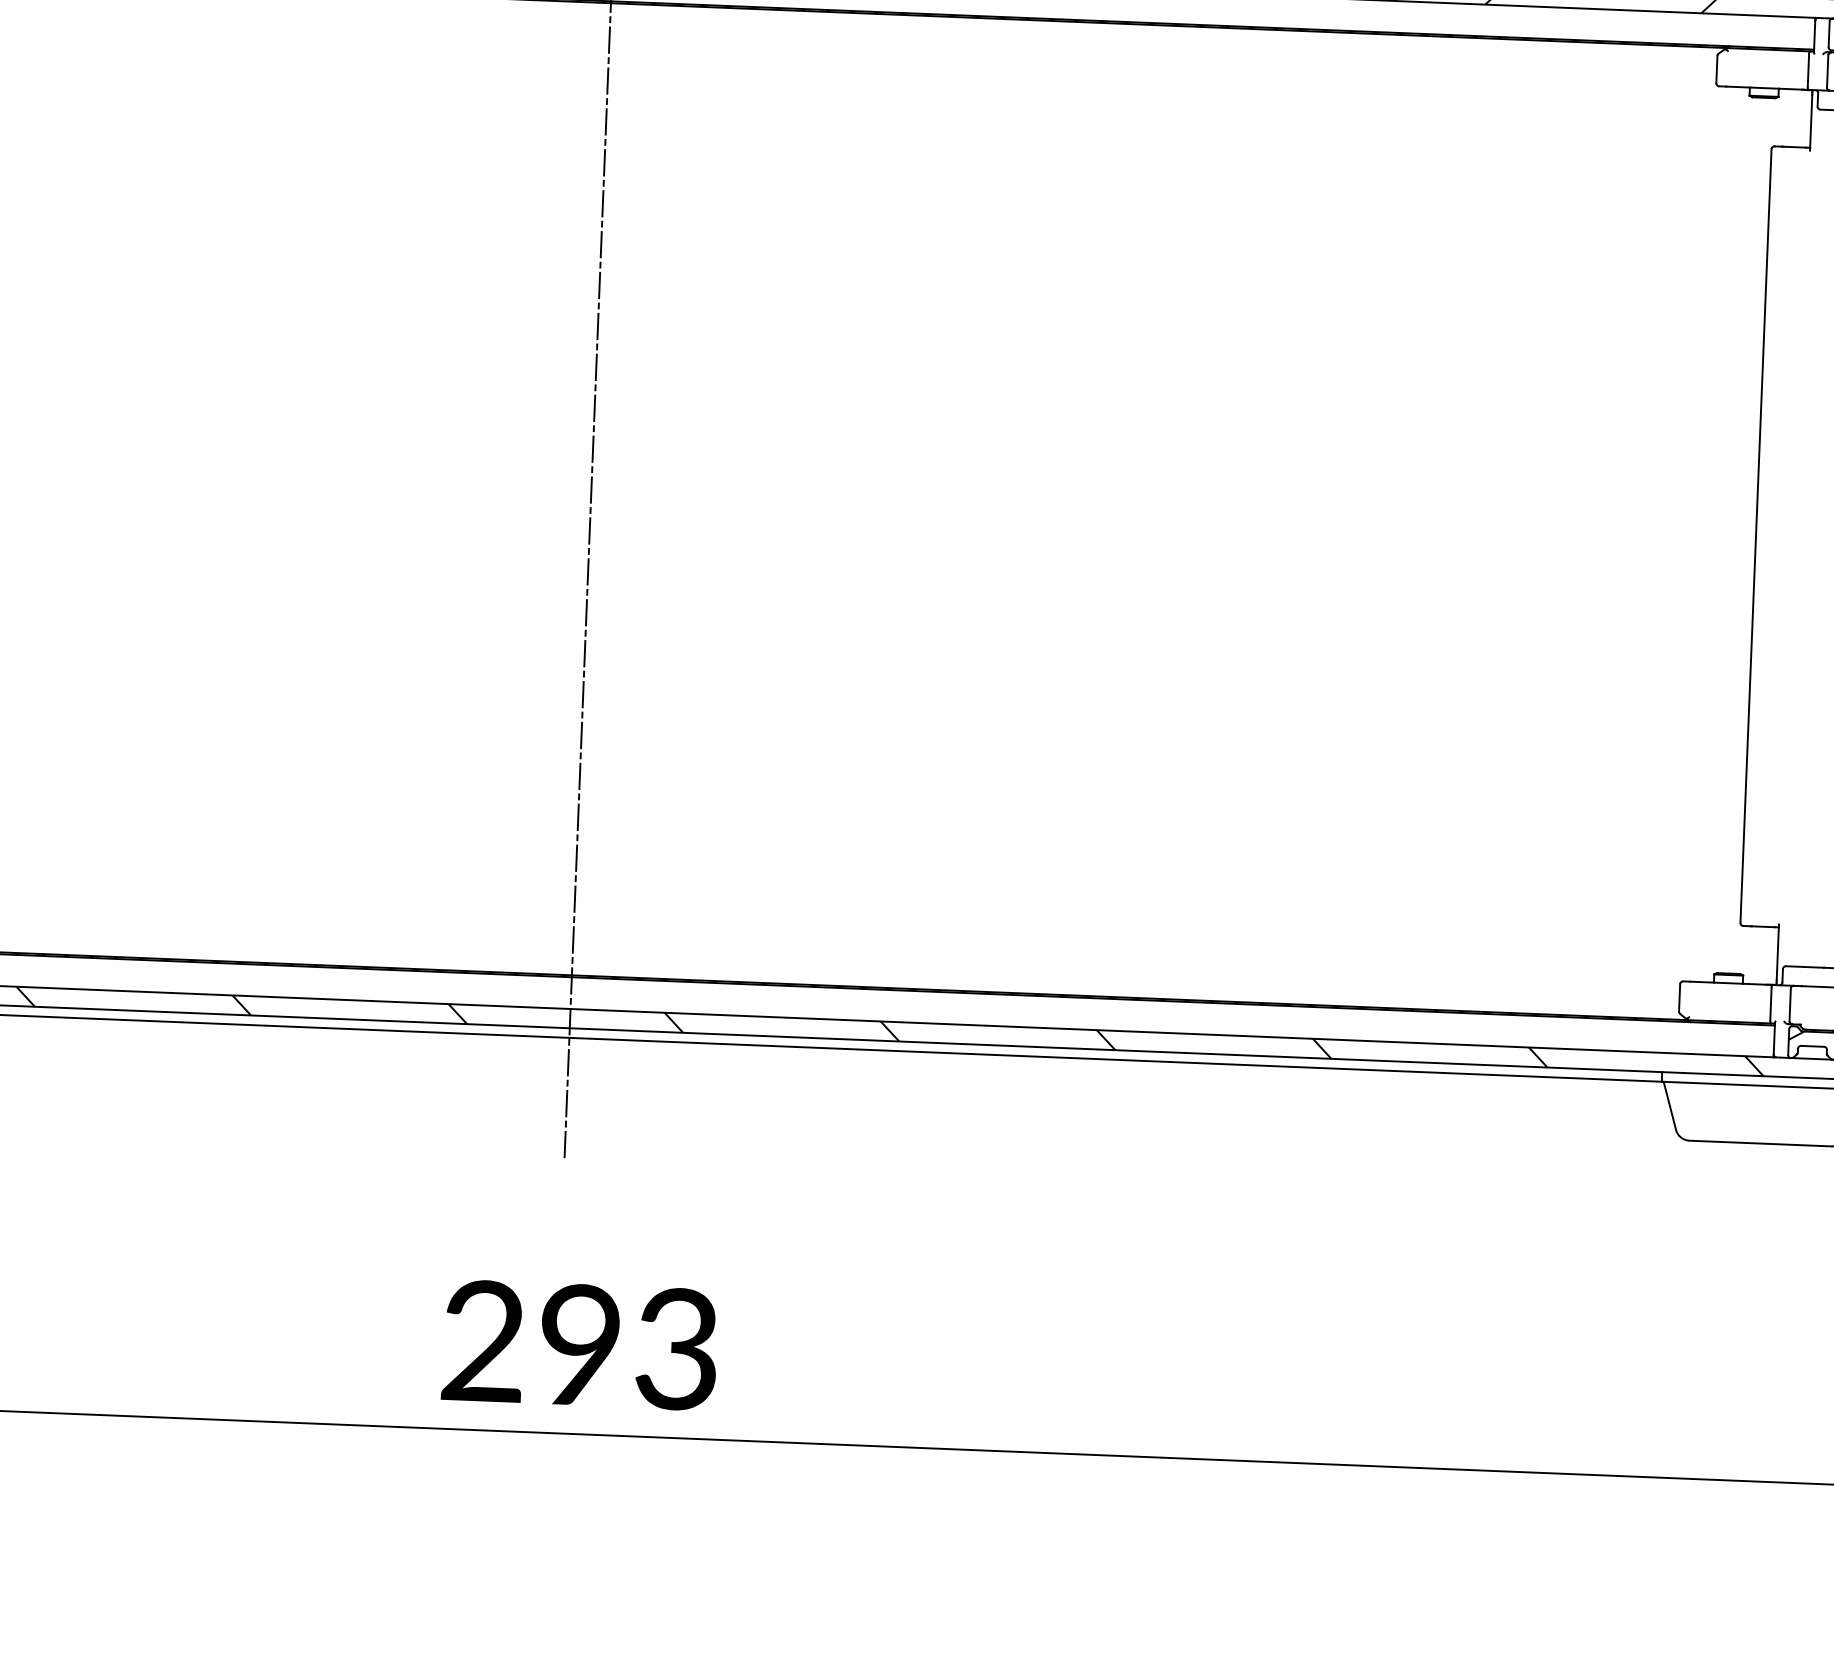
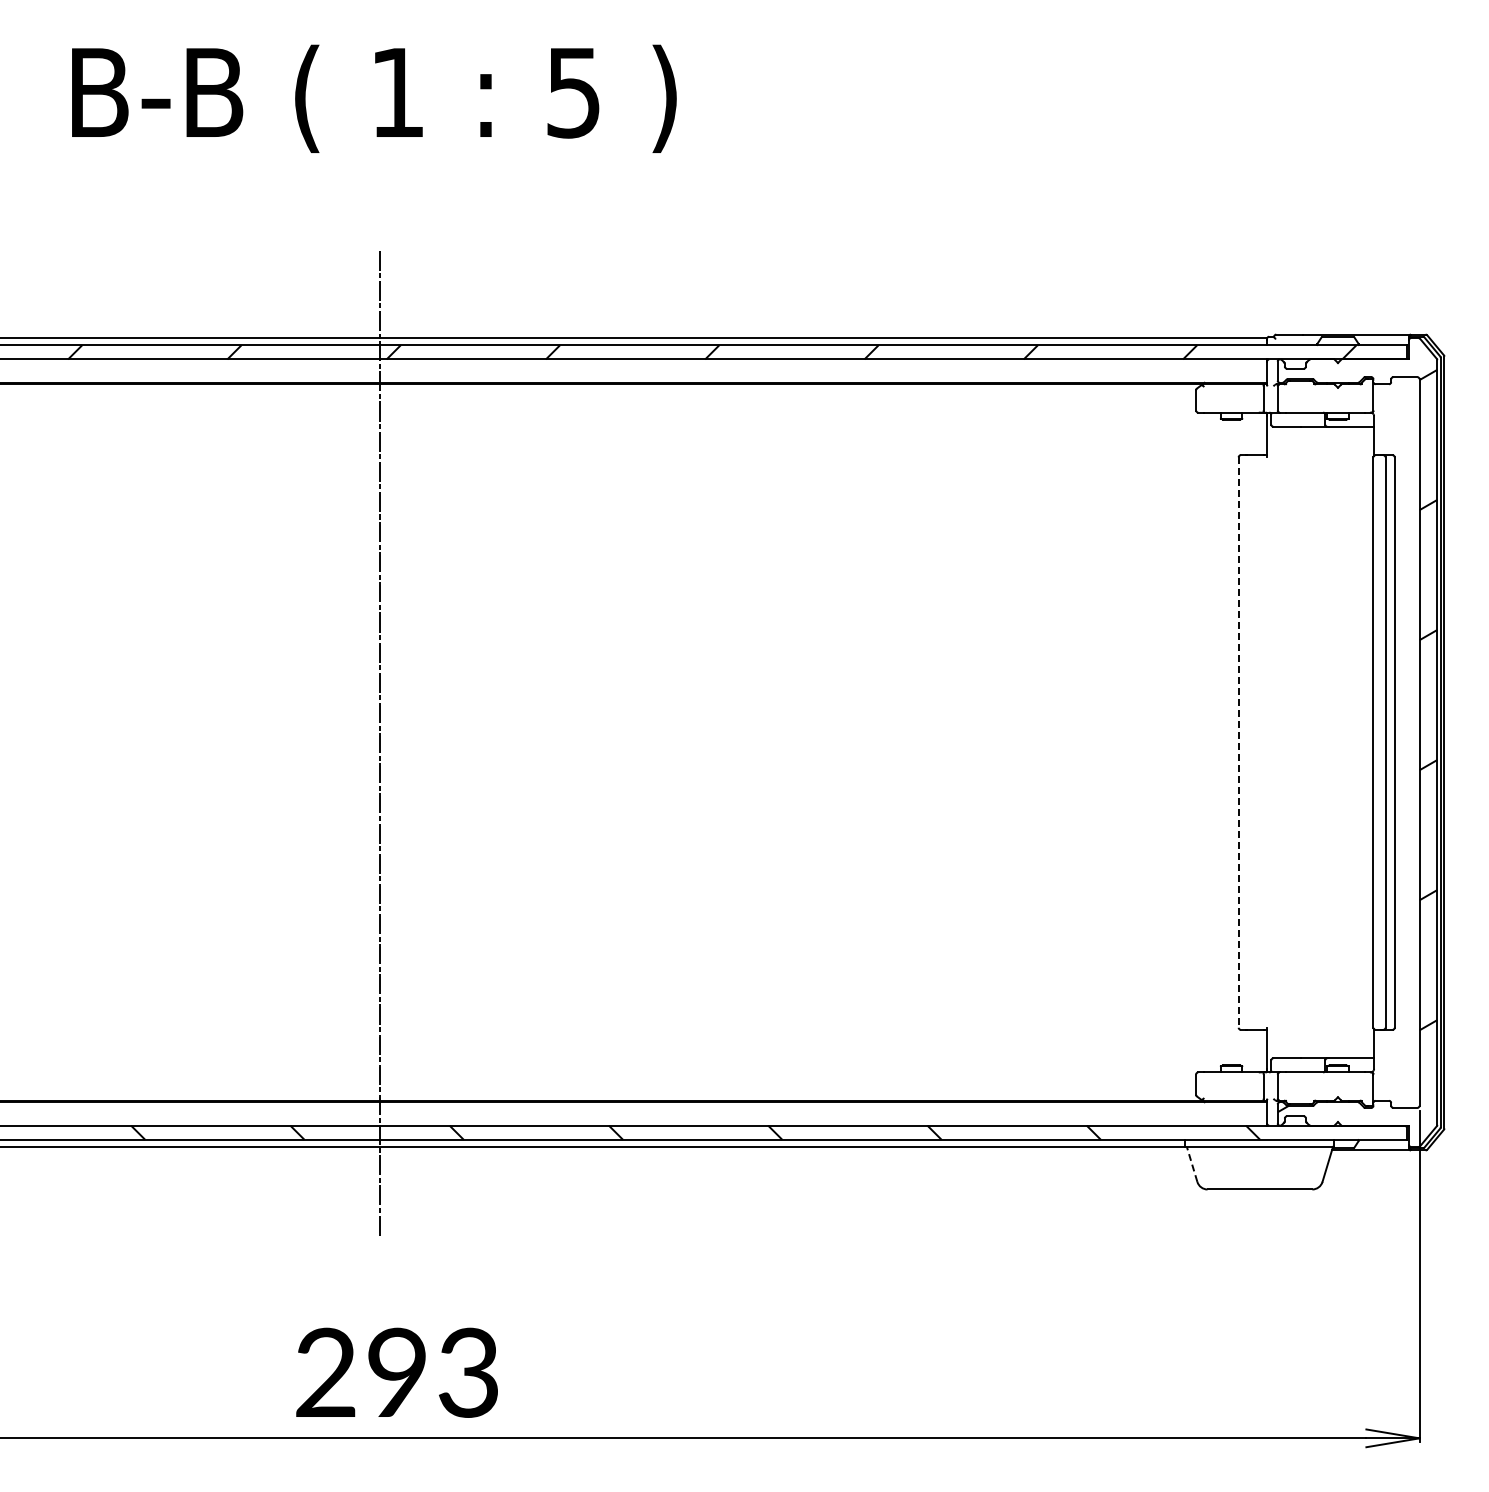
line: (1755, 537) -> (1238, 743), solid -> dashed
line: (1669, 1104) -> (1191, 1163), solid -> dashed

